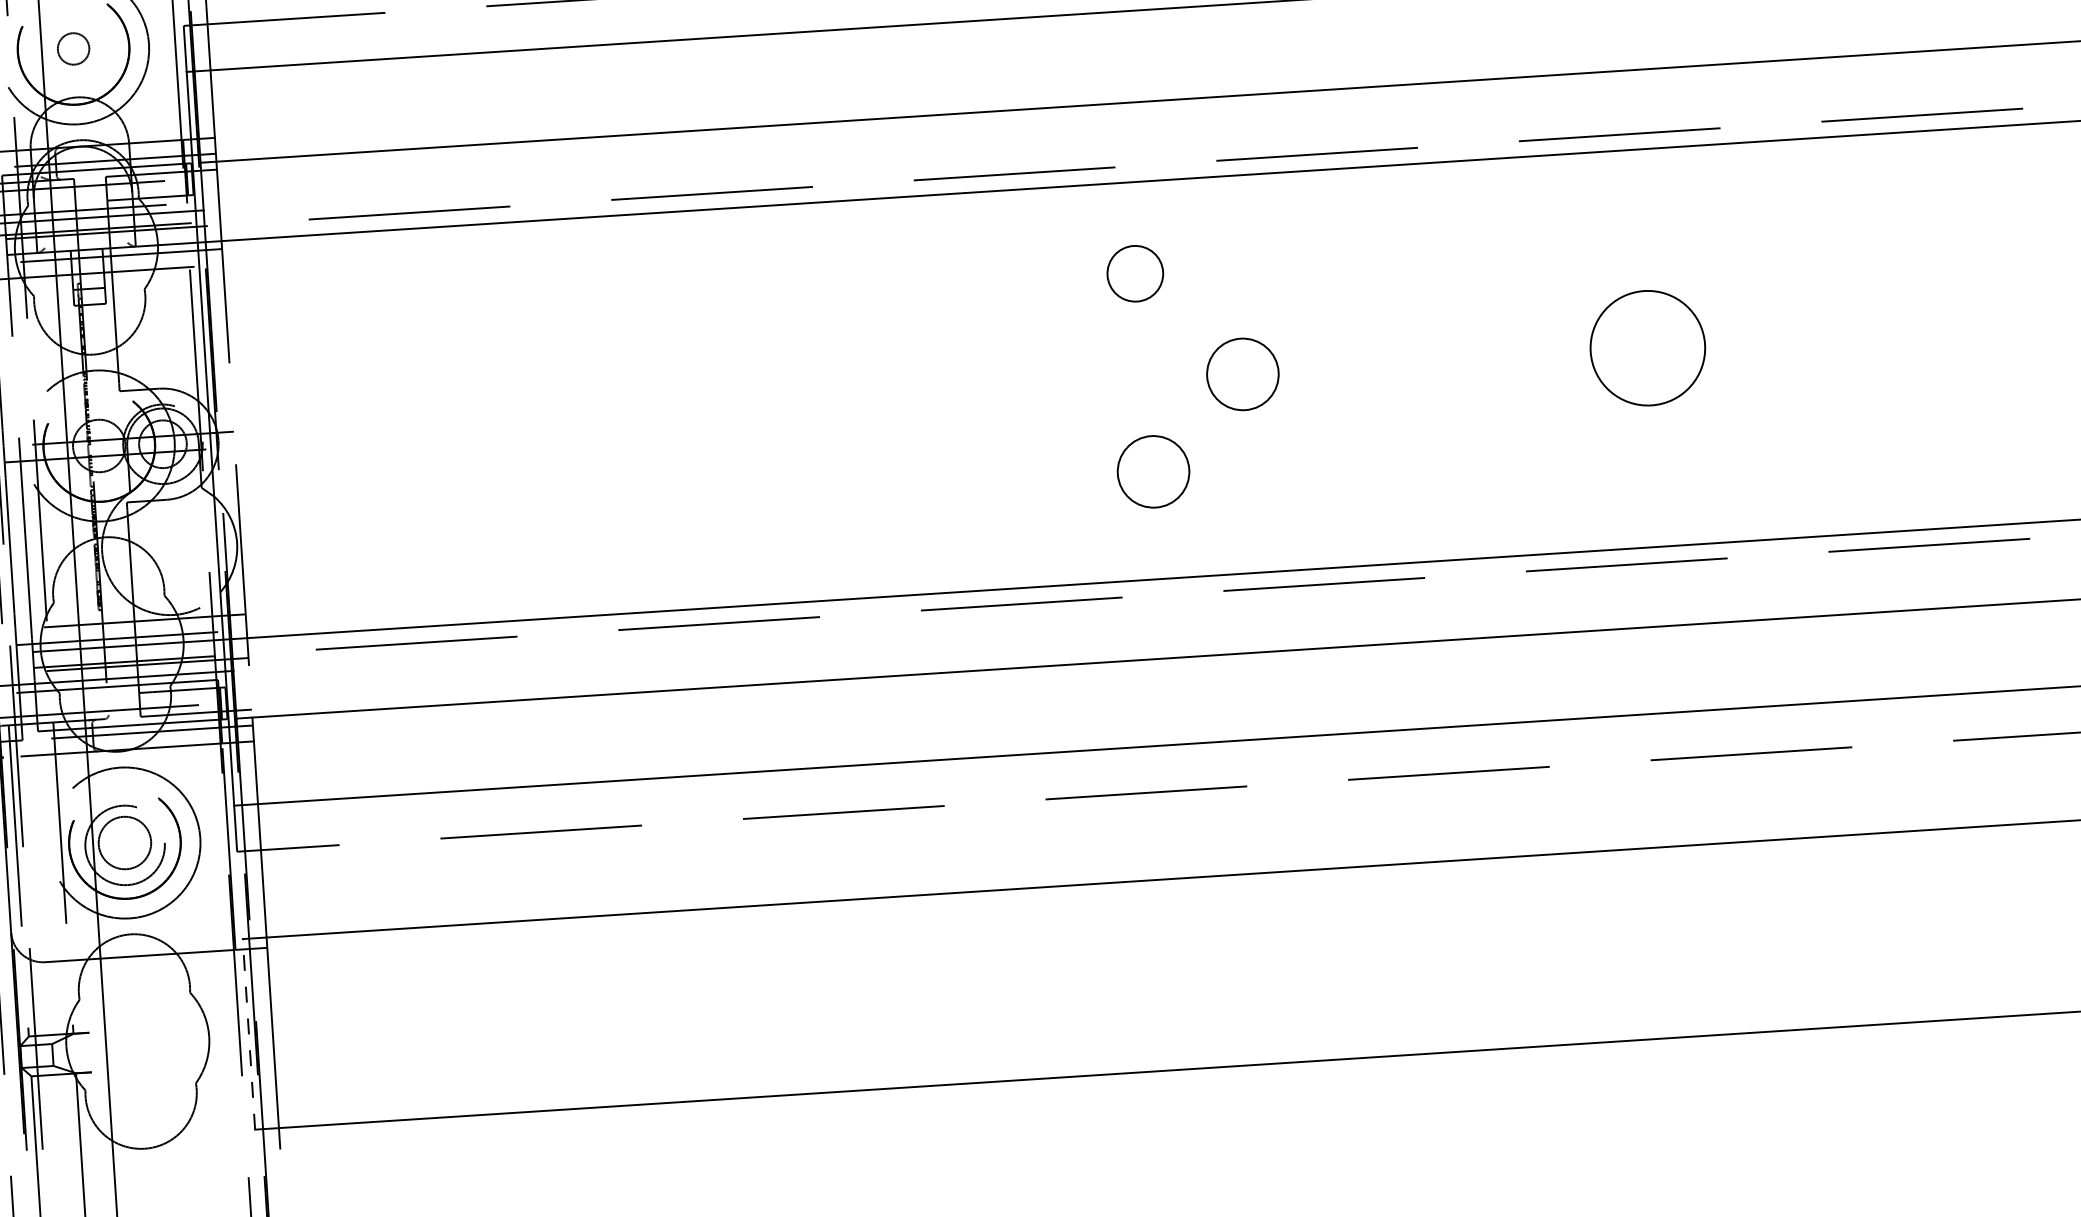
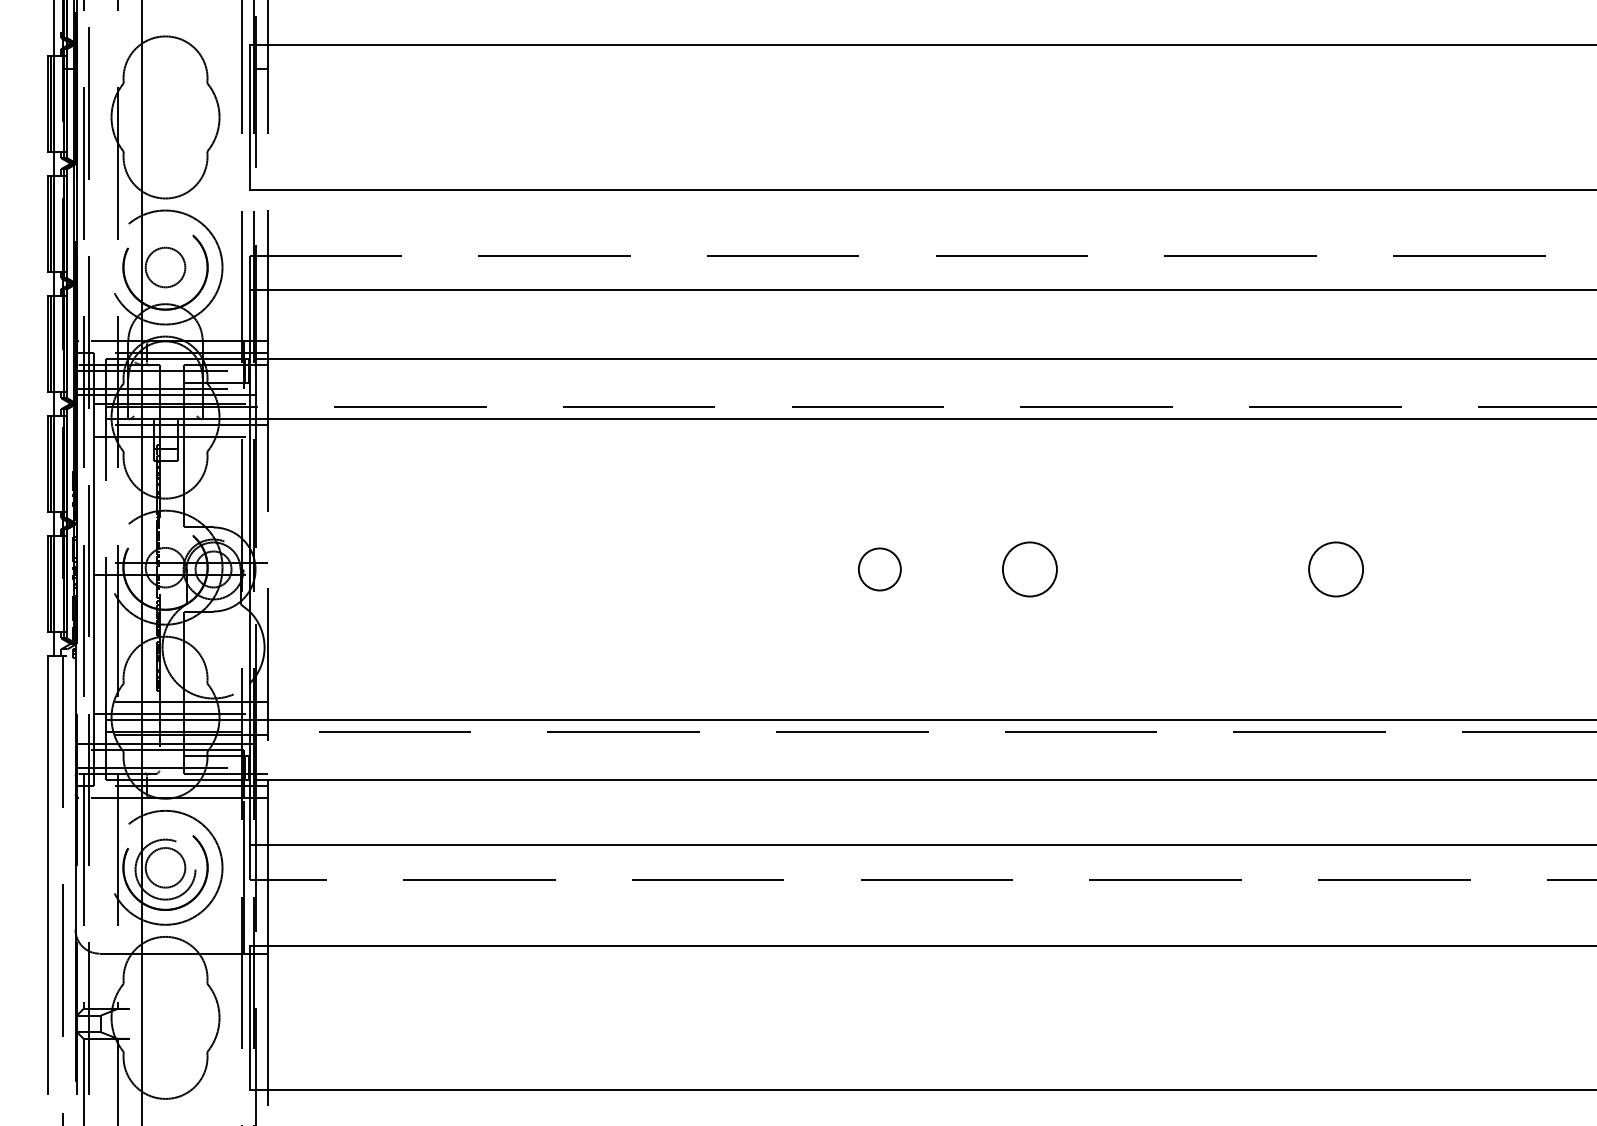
circle: (73, 48) -> (165, 267), size x1.67
circle: (1134, 273) -> (879, 569), moved
circle: (1648, 348) -> (1336, 569), size x0.62
circle: (1152, 471) -> (957, 638), removed
line: (248, 1033) -> (249, 1017), dashed -> solid

